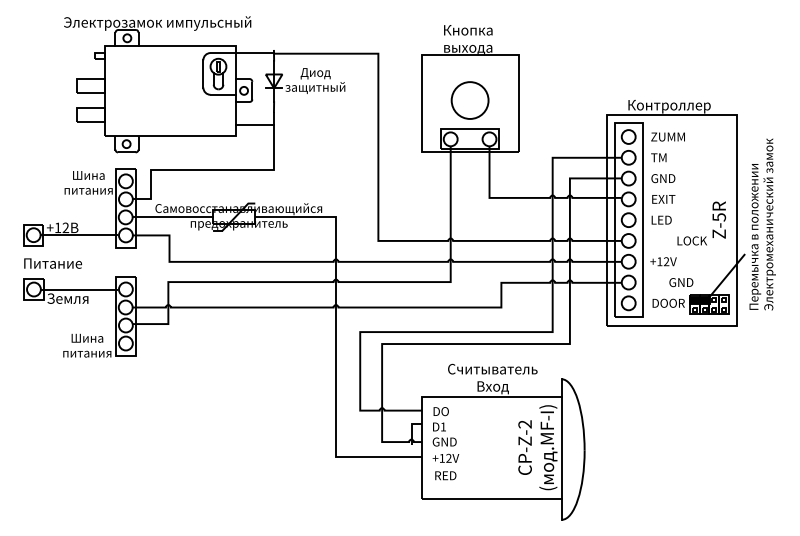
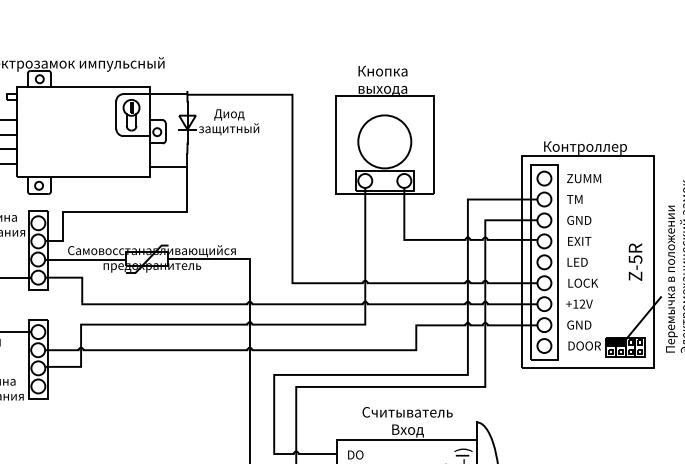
circle: (469, 100) -> (384, 141), size x1.43
text: (691, 240) -> (582, 282), moved
text: (681, 282) -> (579, 325), moved

